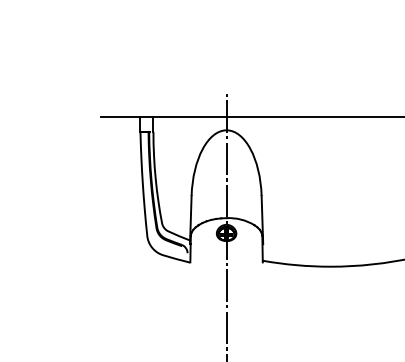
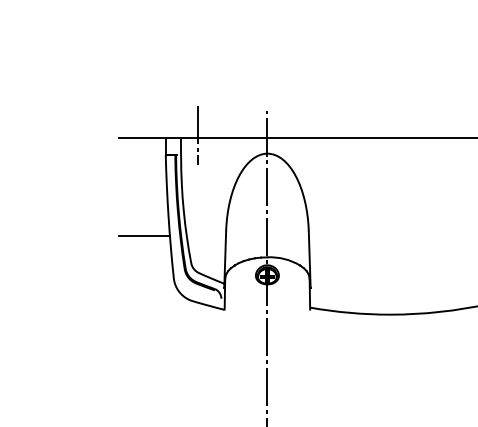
line: (168, 114) -> (198, 135), added
line: (121, 200) -> (143, 236), added

